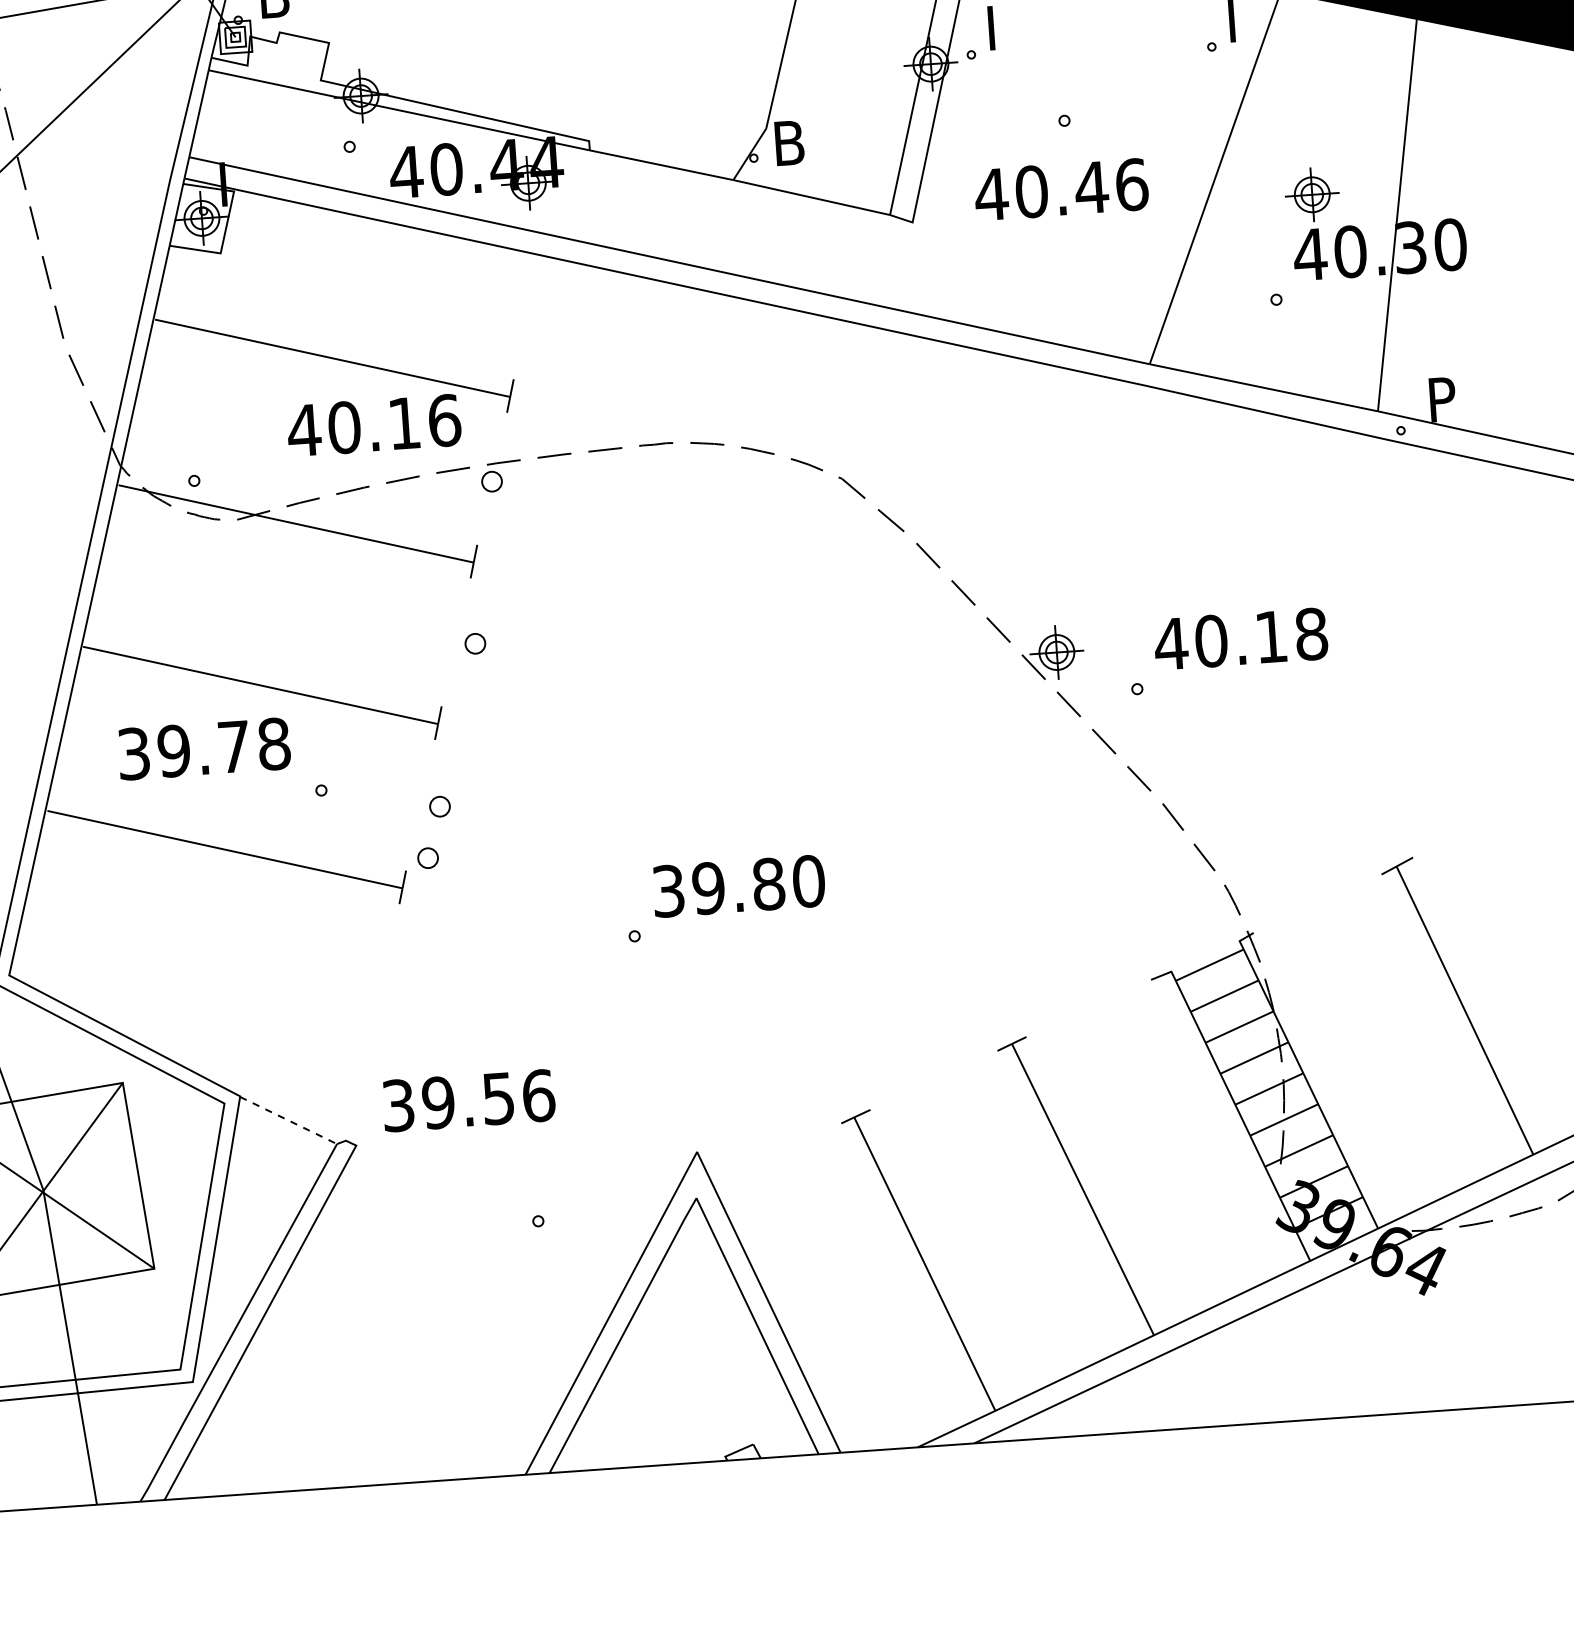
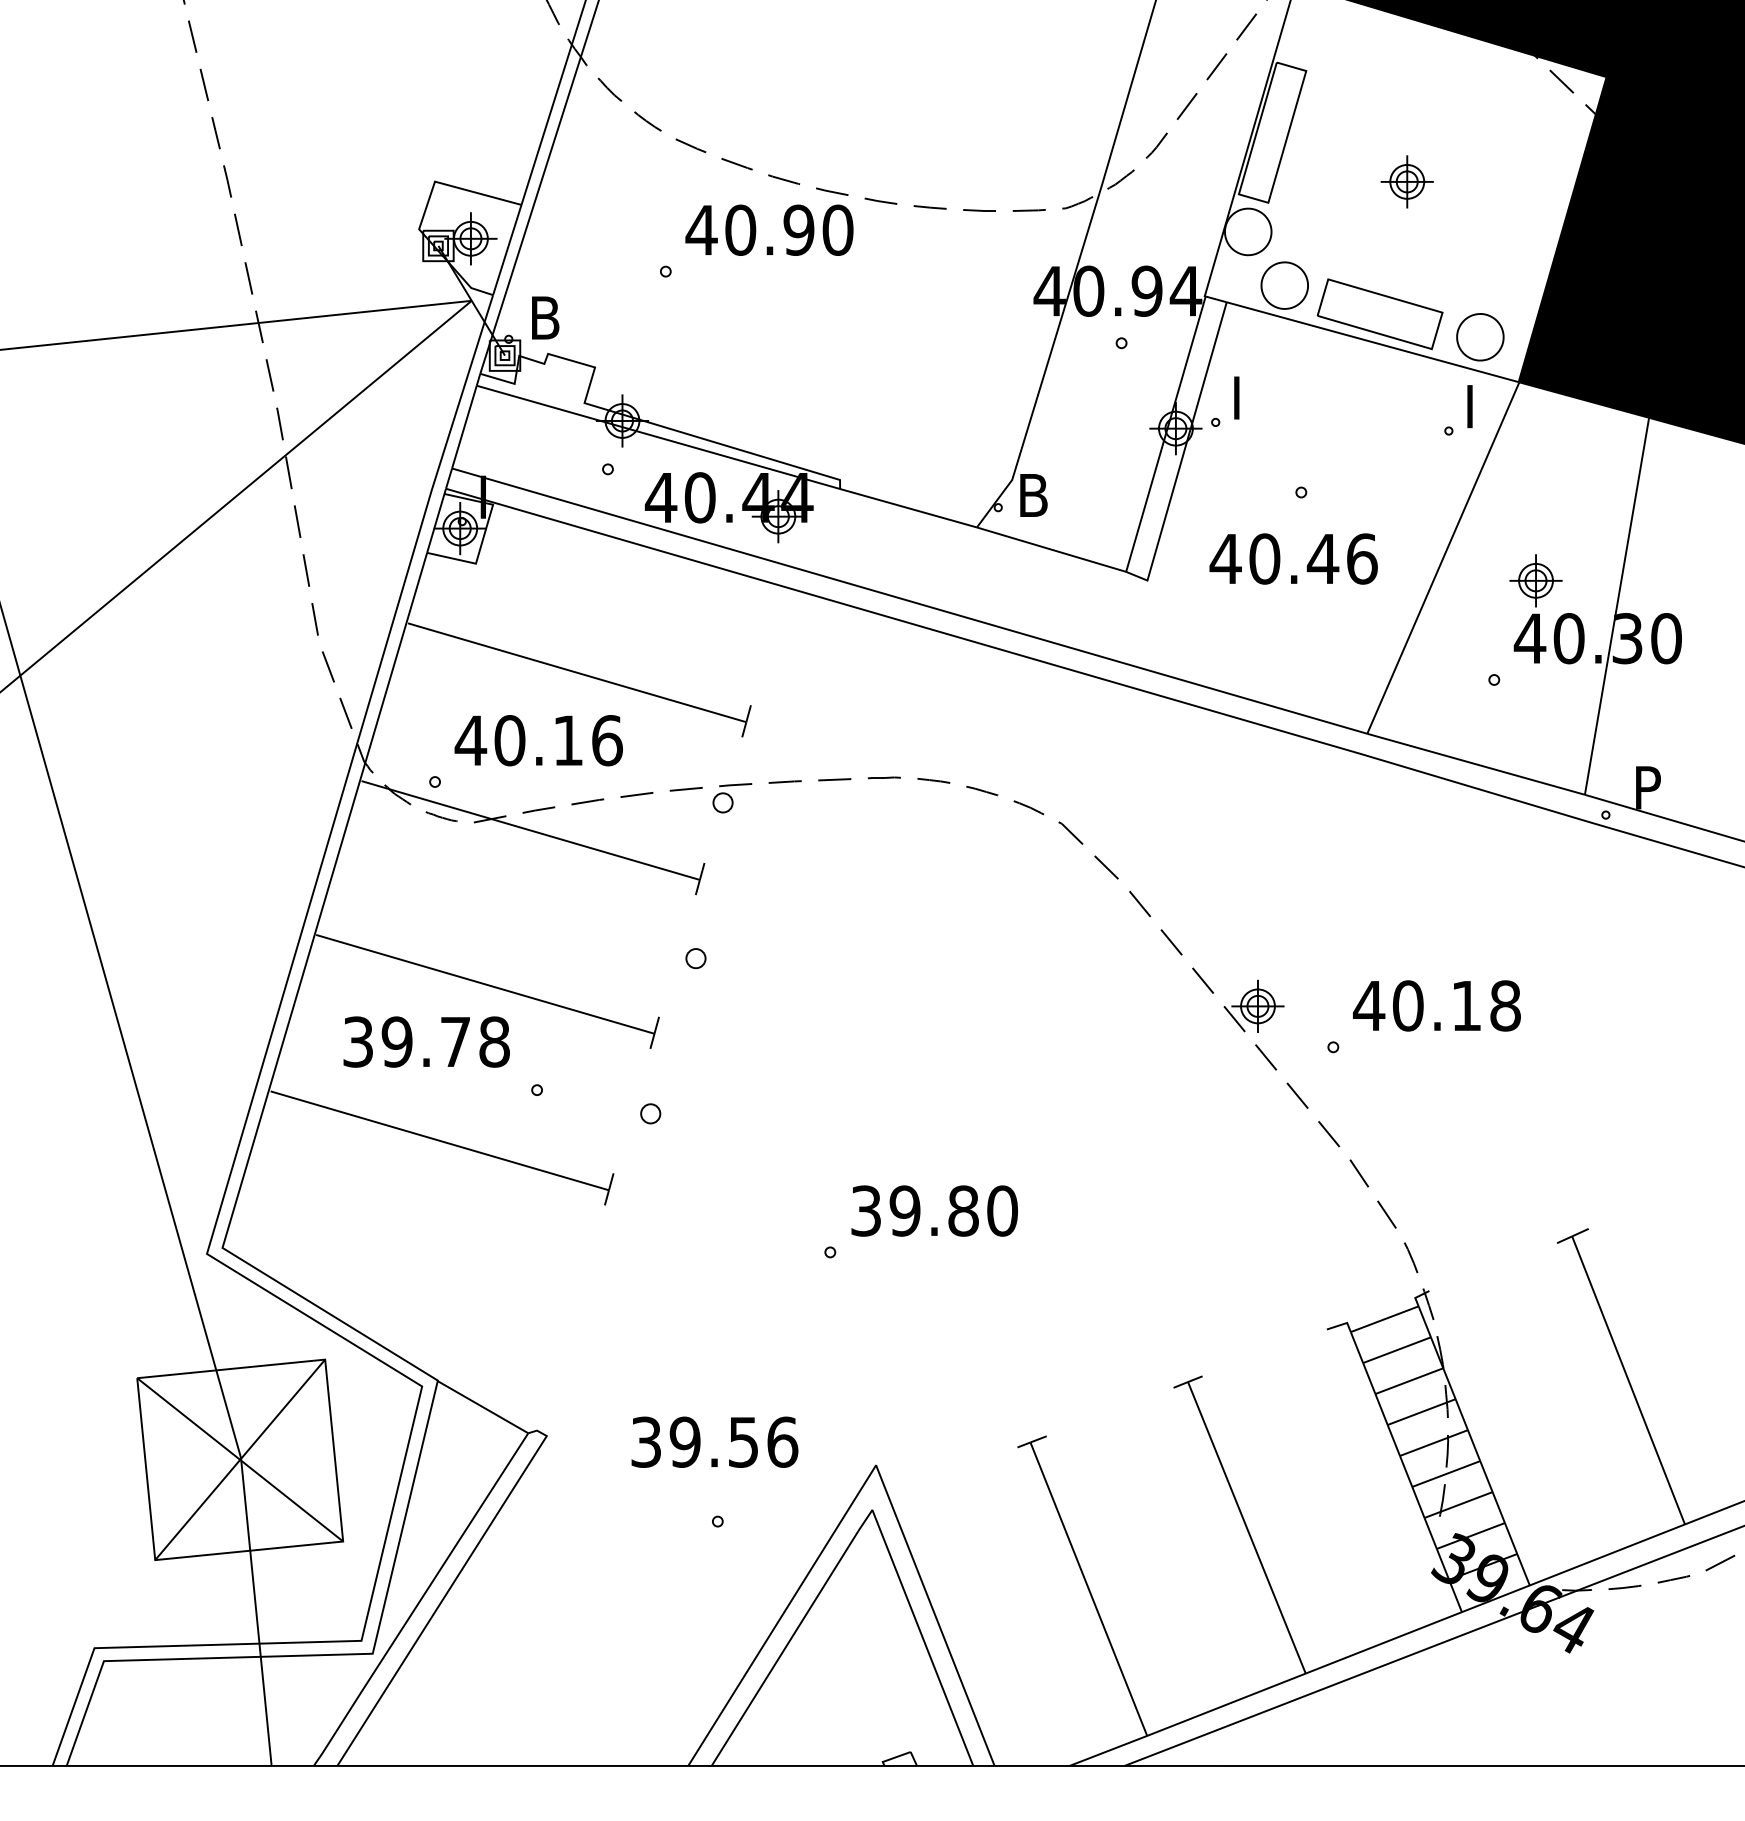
text: (373, 425) -> (538, 740), moved
part: (427, 857) -> (635, 1162), removed
text: (468, 1099) -> (714, 1441), moved
line: (289, 1120) -> (483, 1407), dashed -> solid

